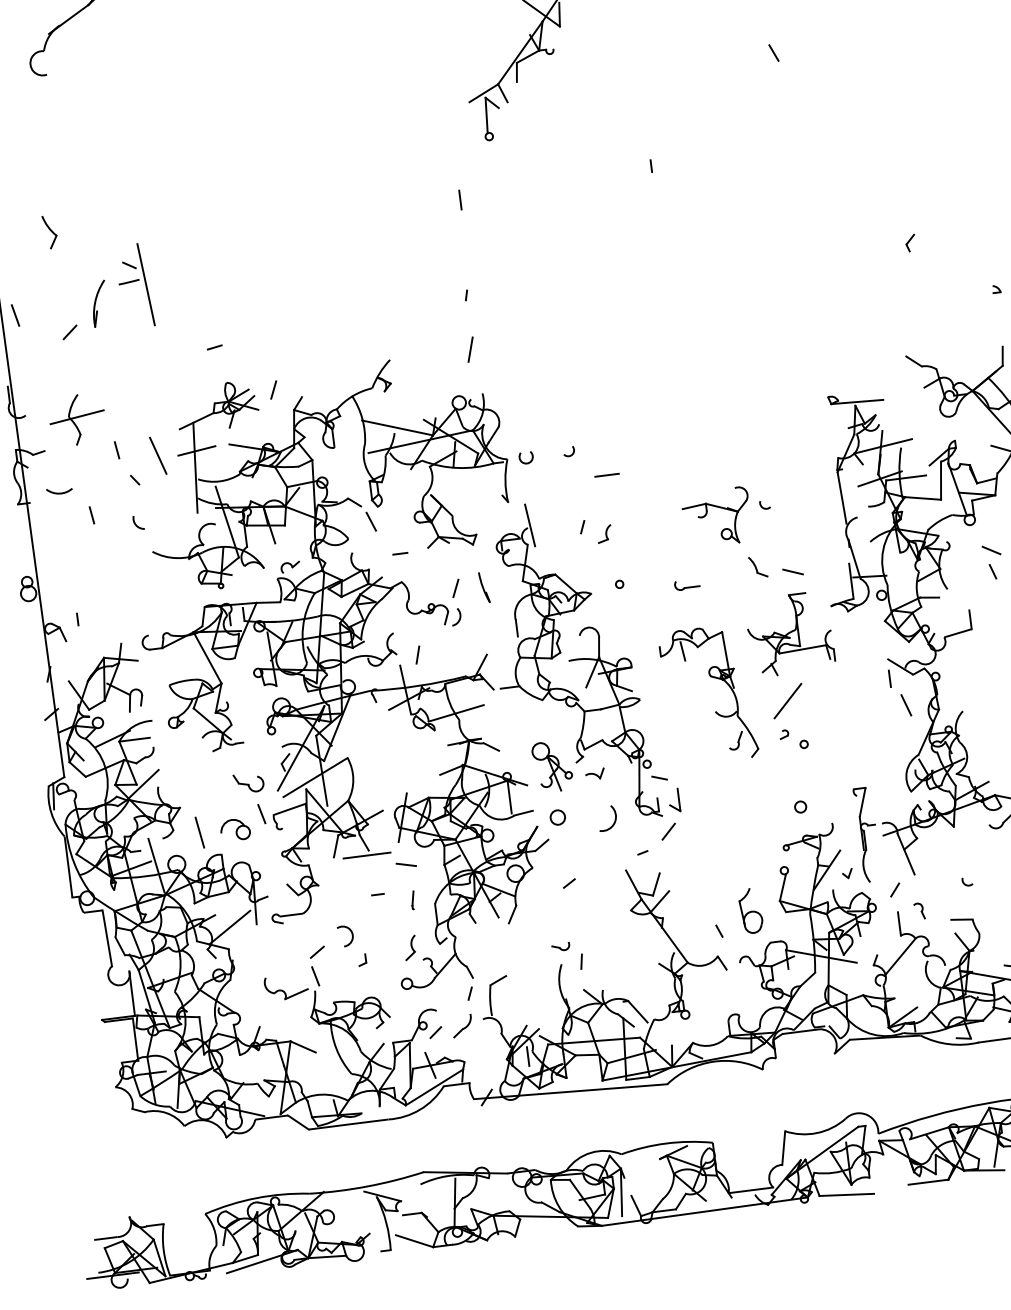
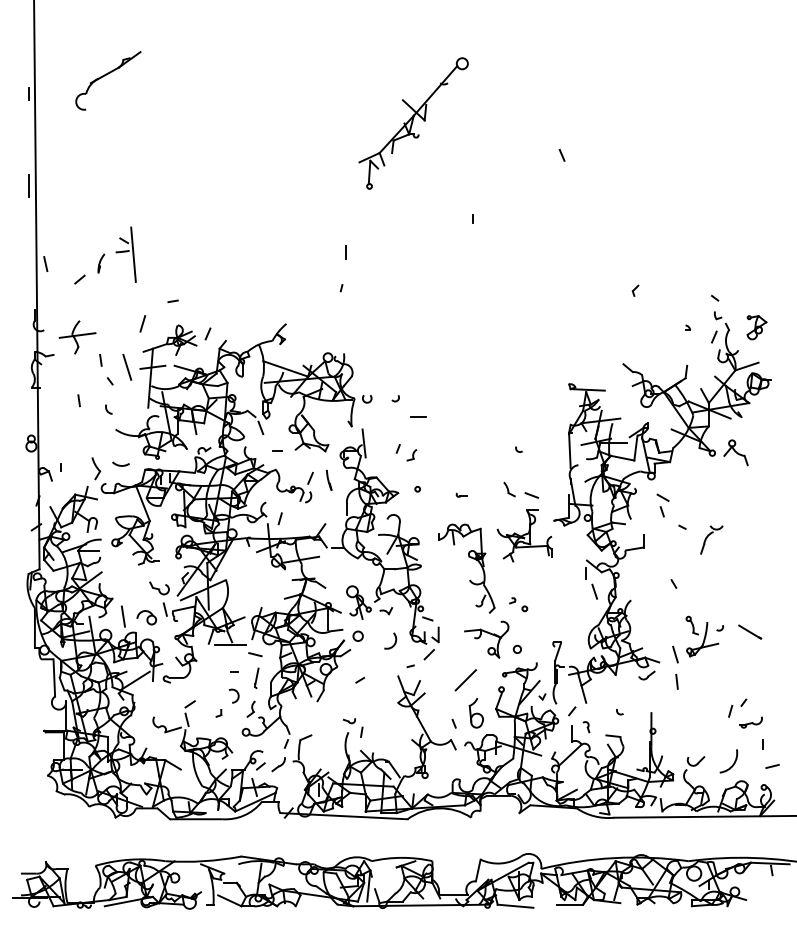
line: (460, 200) -> (345, 252), moved
part: (50, 232) -> (96, 468), moved
part: (99, 304) -> (101, 263), size x0.62
line: (470, 349) -> (142, 323), moved
arc: (57, 491) -> (119, 464), moved
part: (716, 517) -> (486, 639), moved
part: (686, 583) -> (461, 494), size x0.62
line: (787, 701) -> (465, 680), moved
part: (412, 900) -> (256, 678), size x1.67
arc: (350, 934) -> (237, 695), moved

